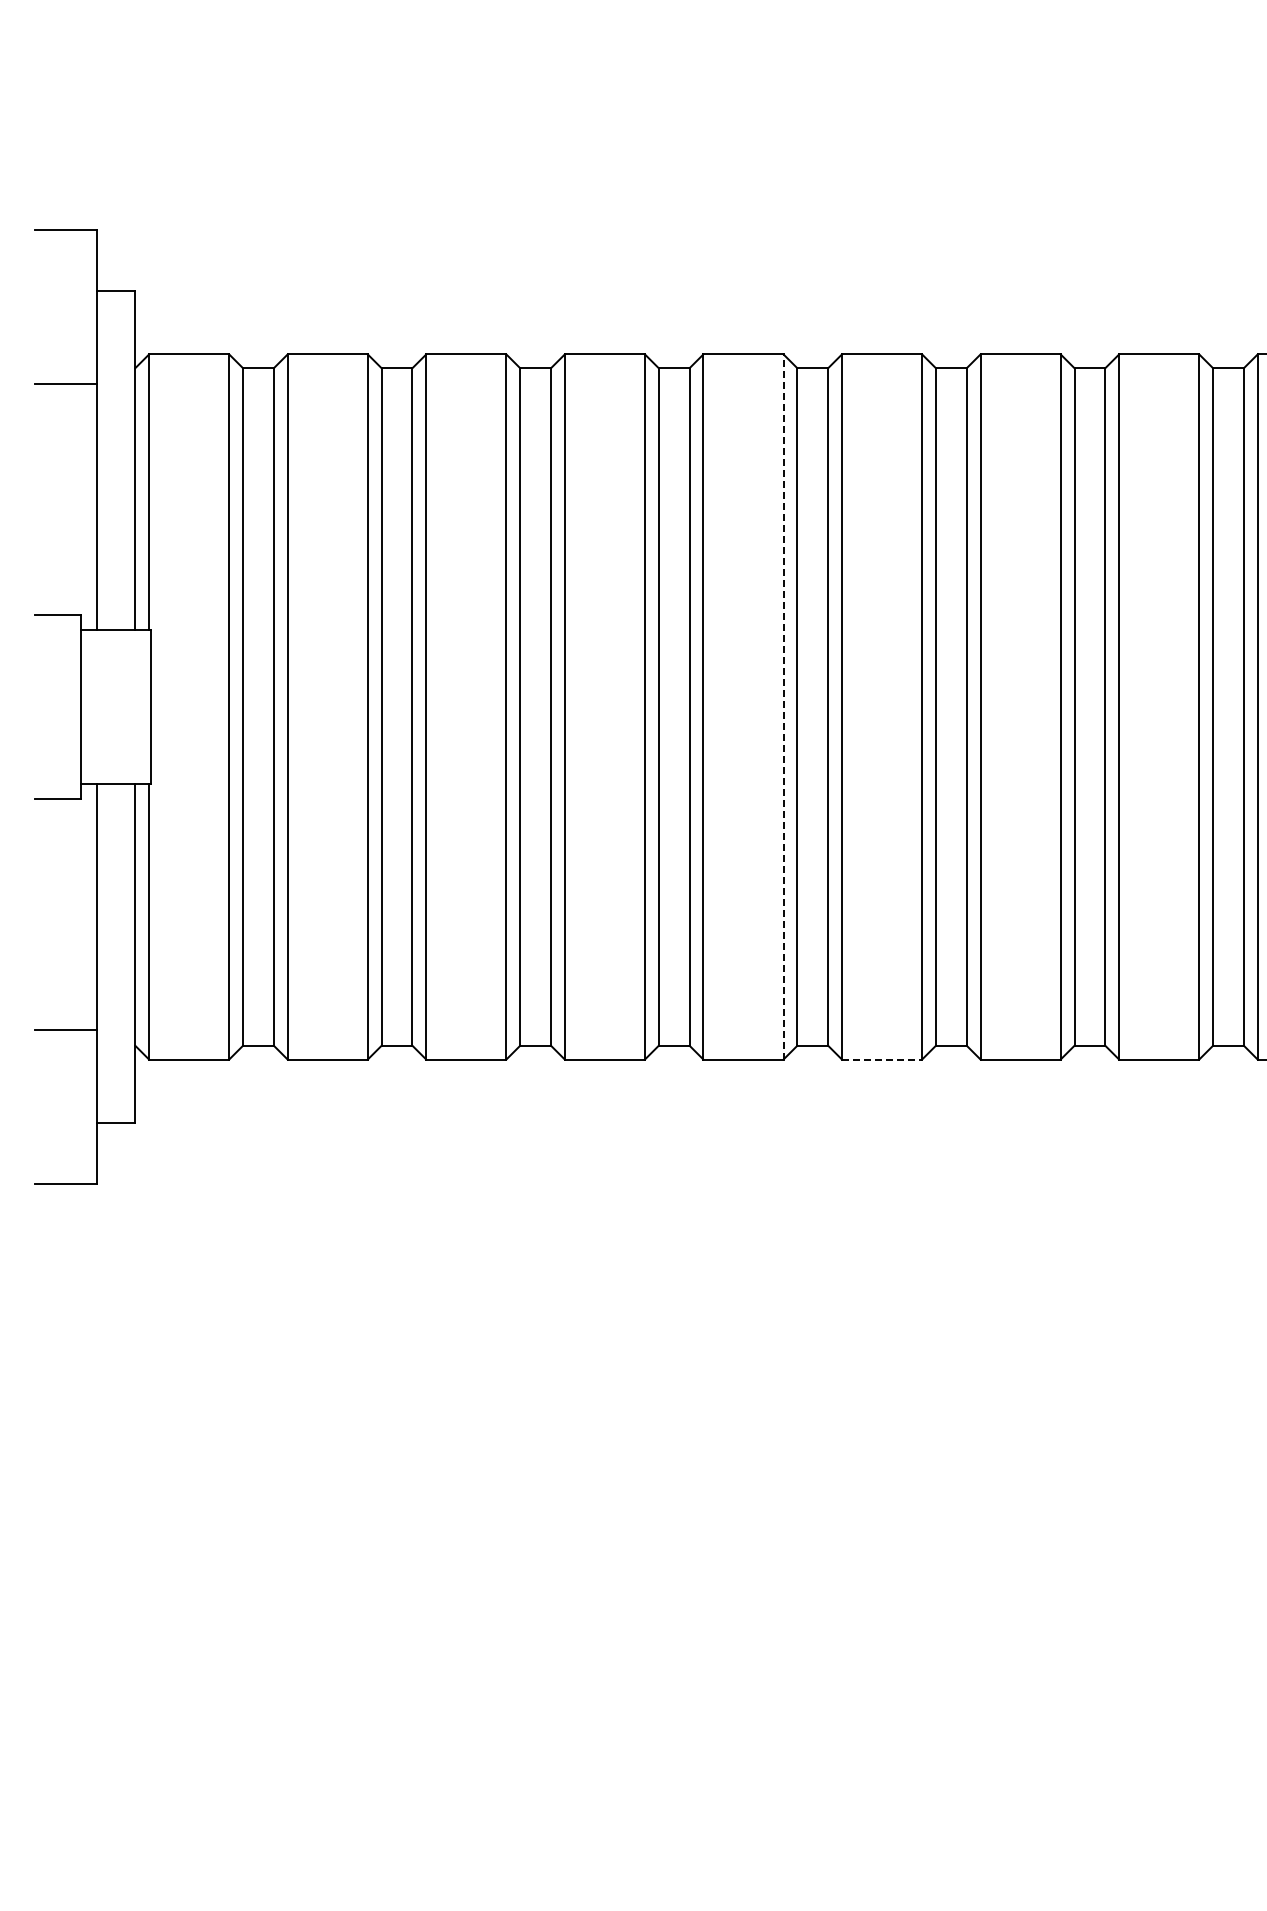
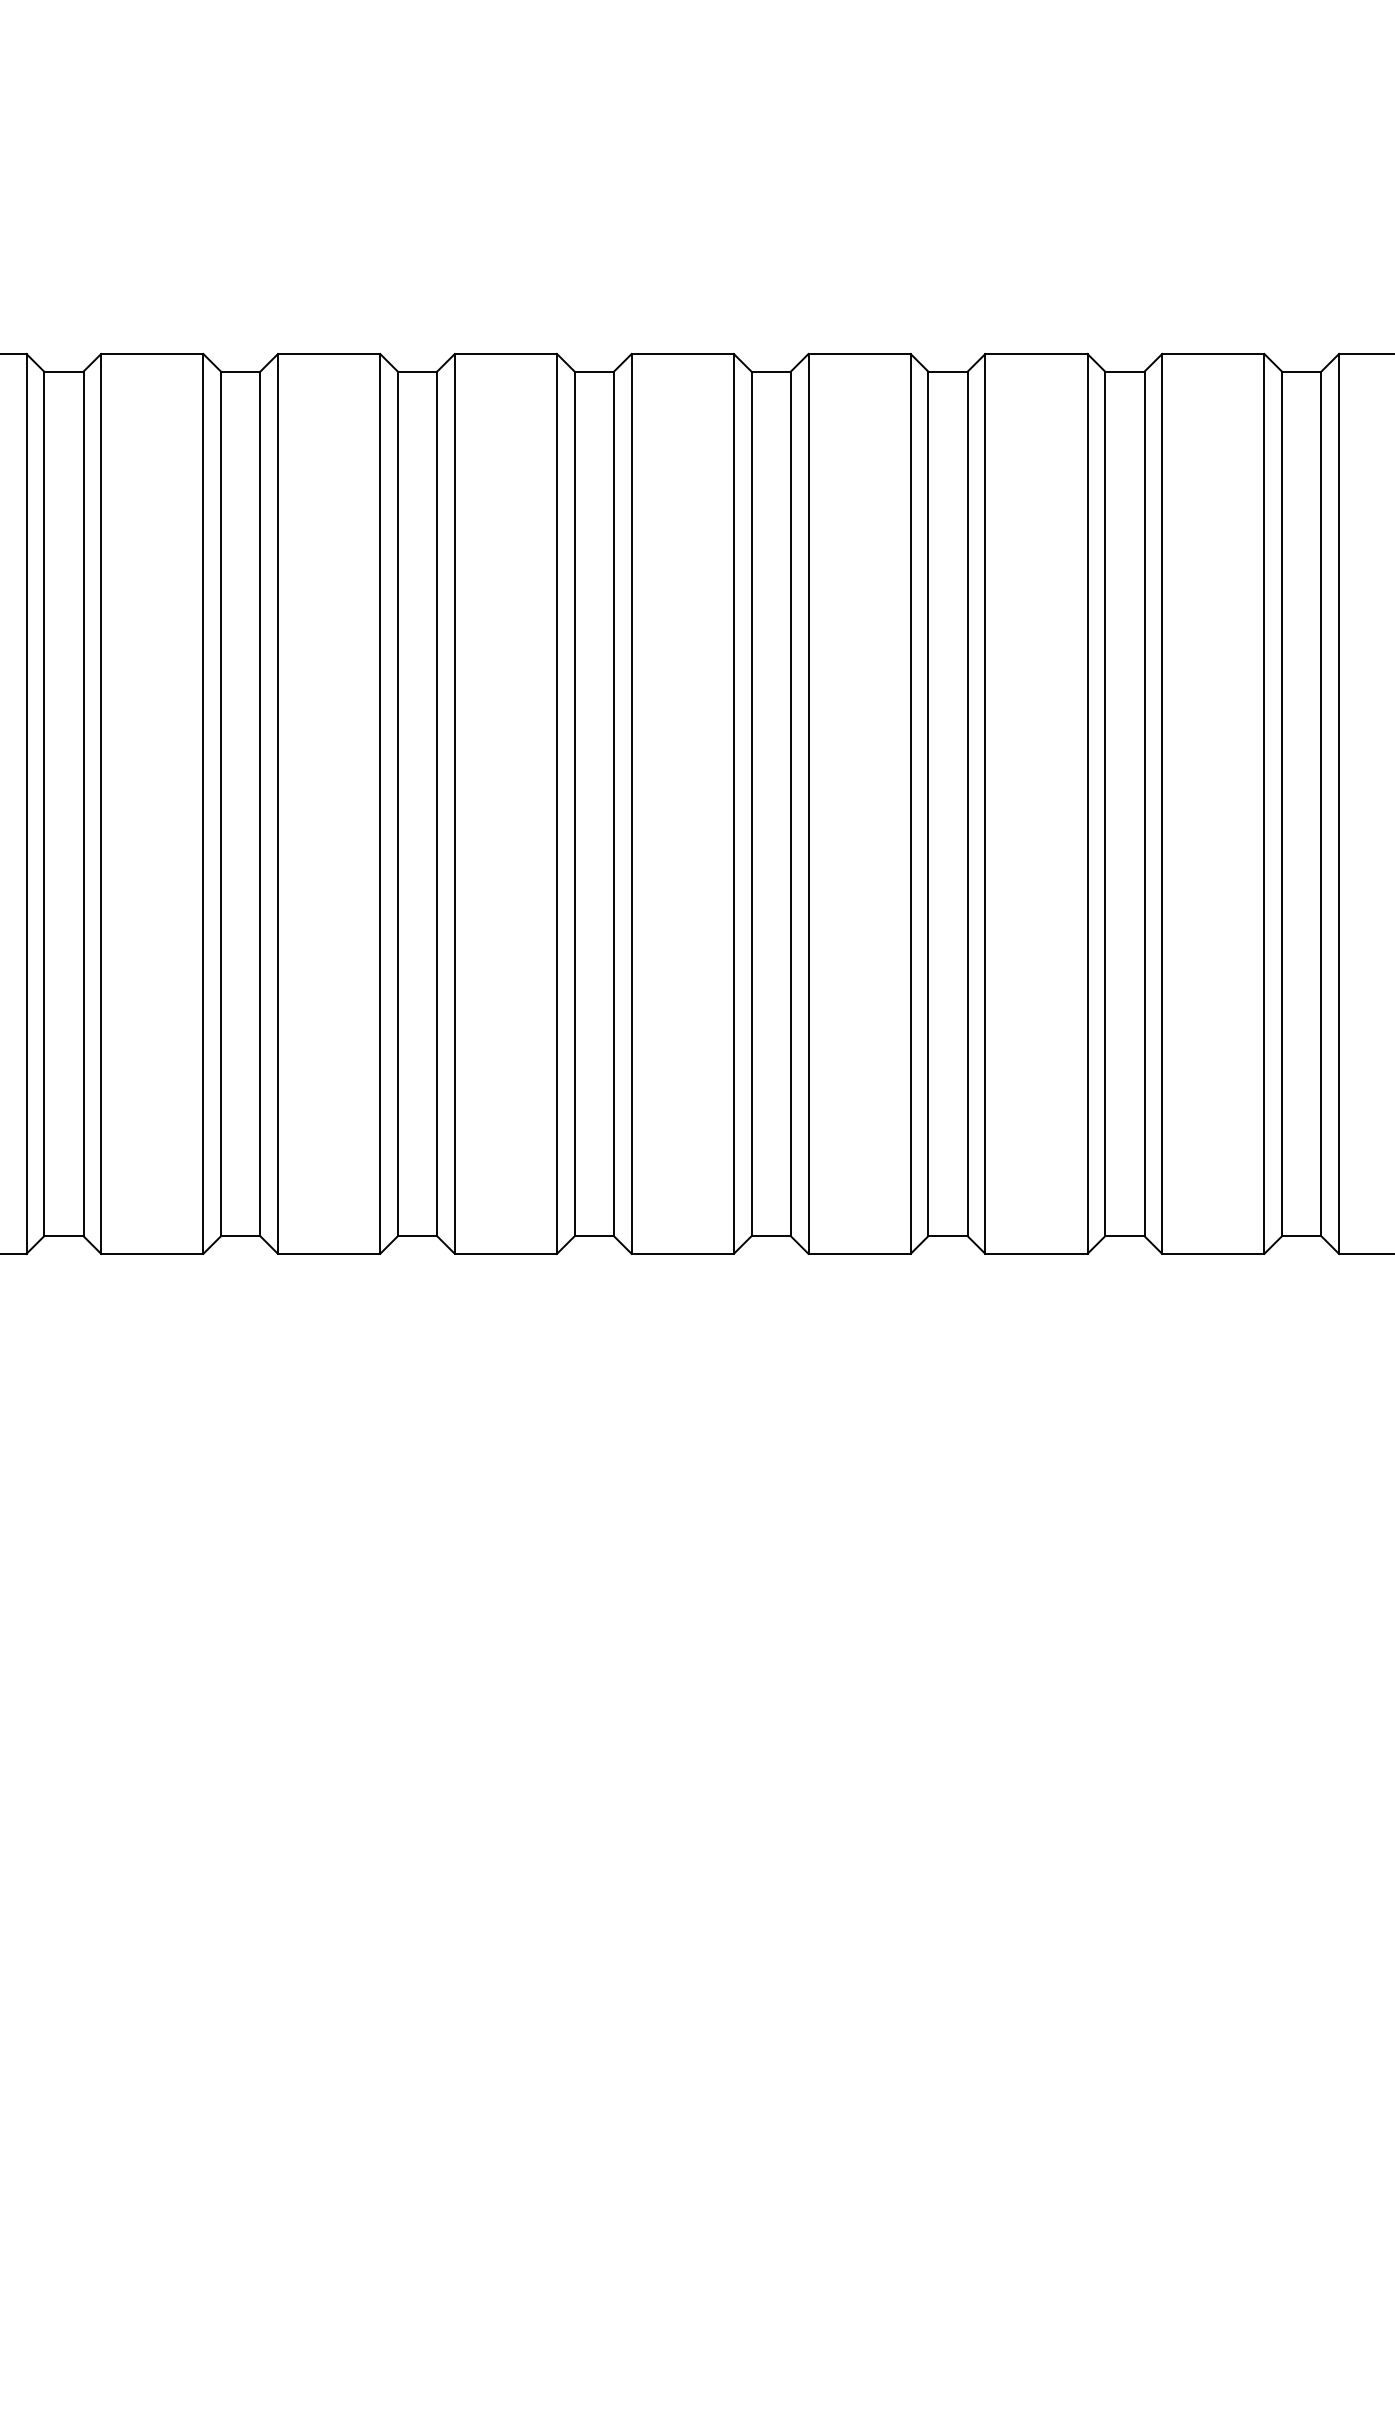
line: (783, 707) -> (733, 804), dashed -> solid
line: (882, 1059) -> (860, 1253), dashed -> solid

